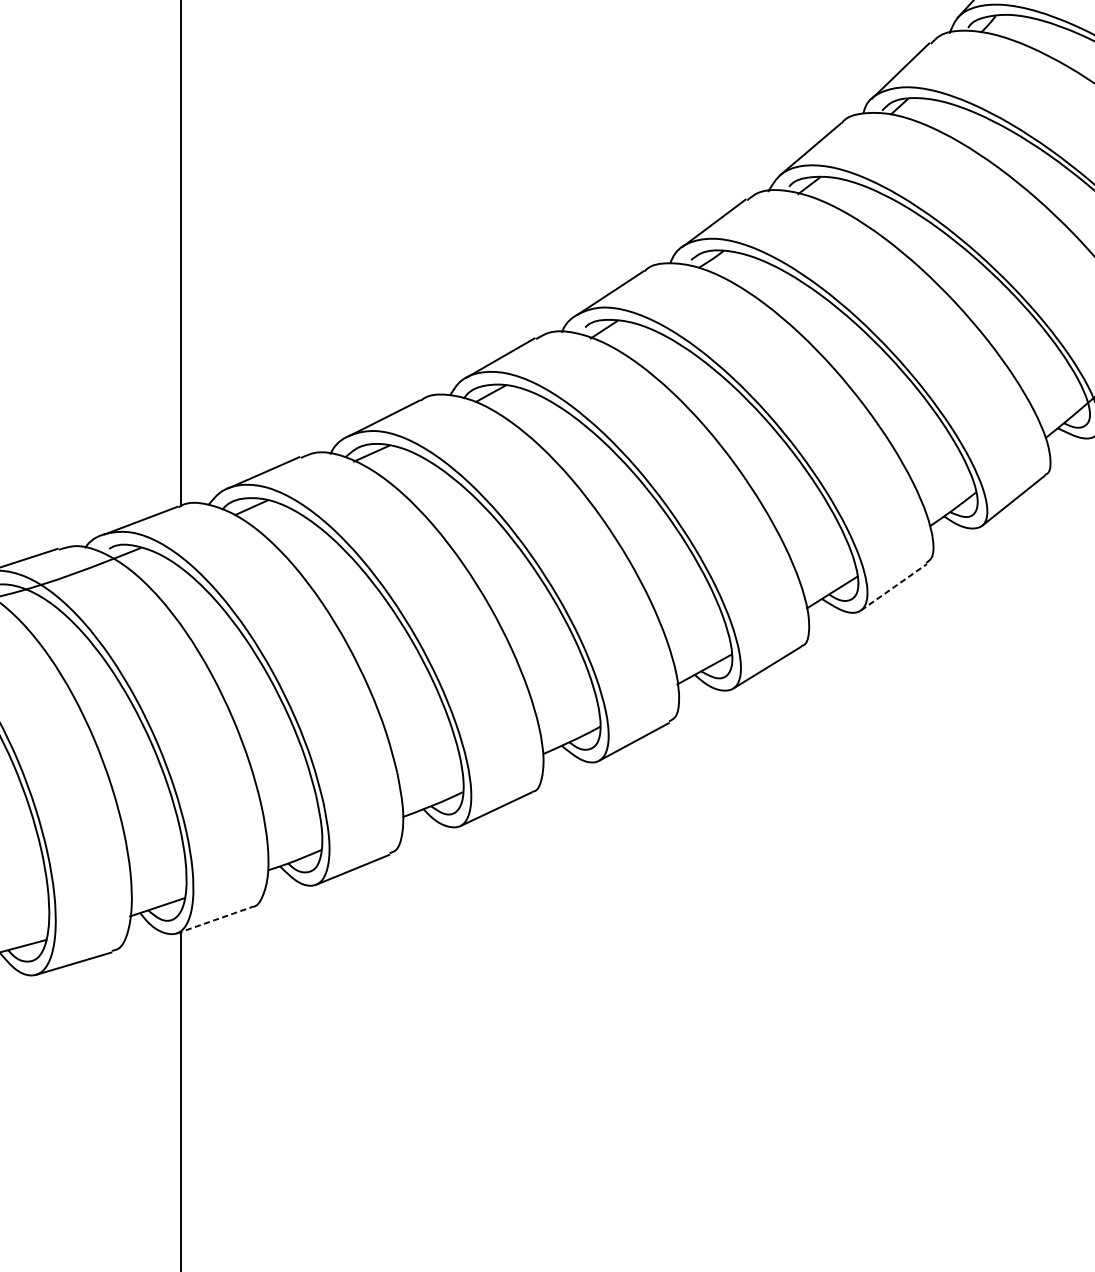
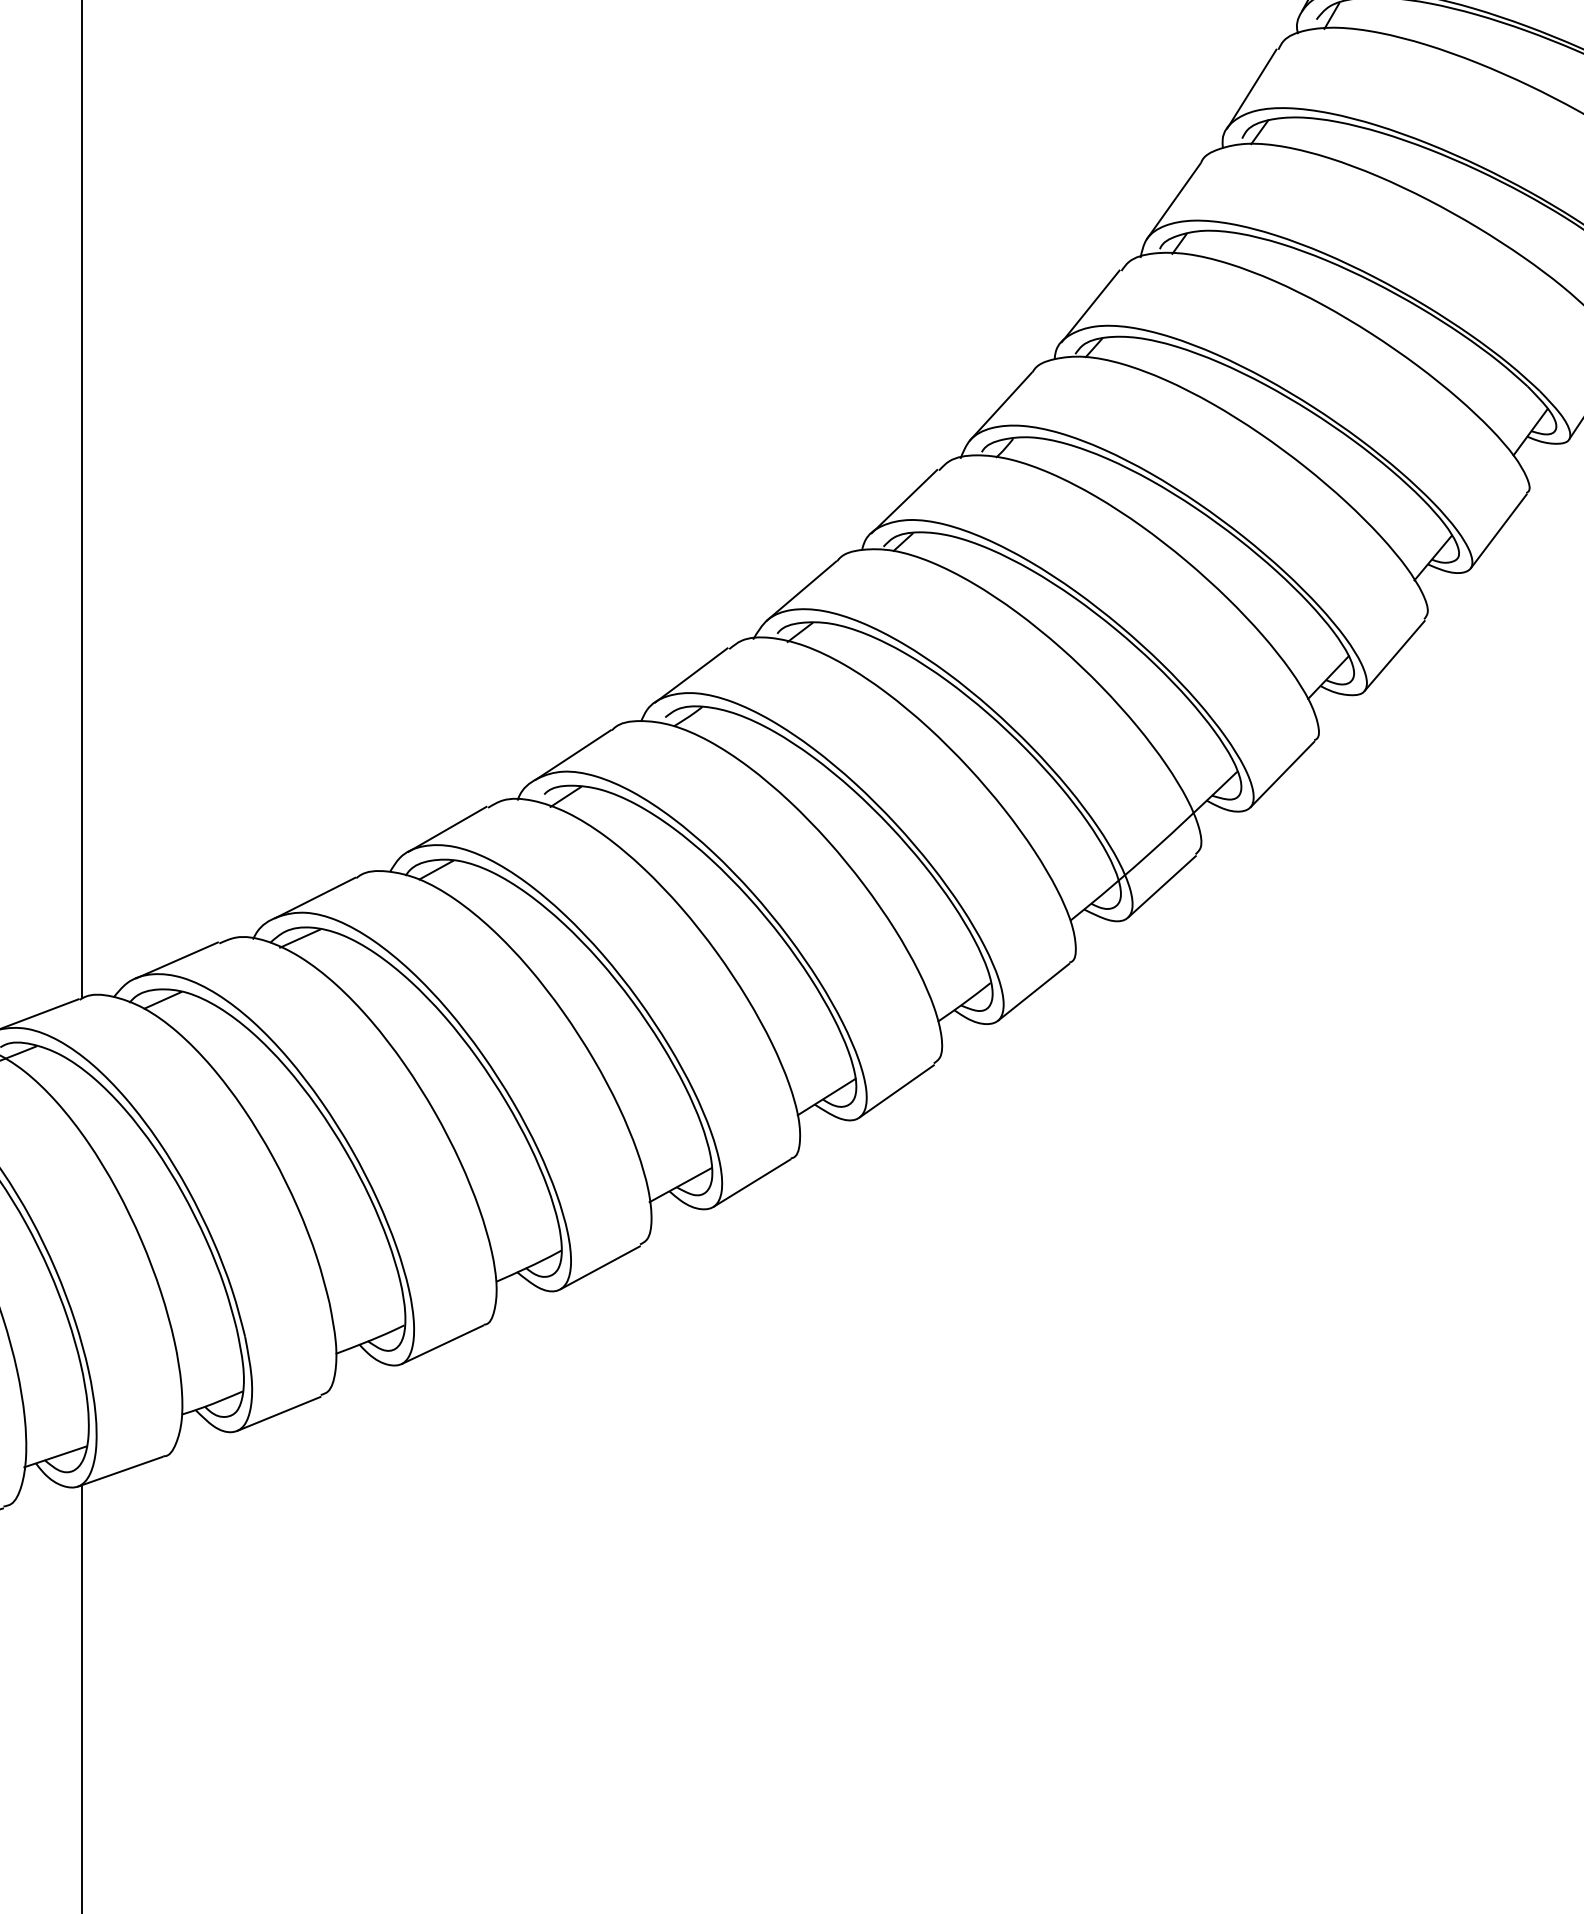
line: (894, 587) -> (897, 1091), dashed -> solid
line: (214, 920) -> (120, 1471), dashed -> solid

